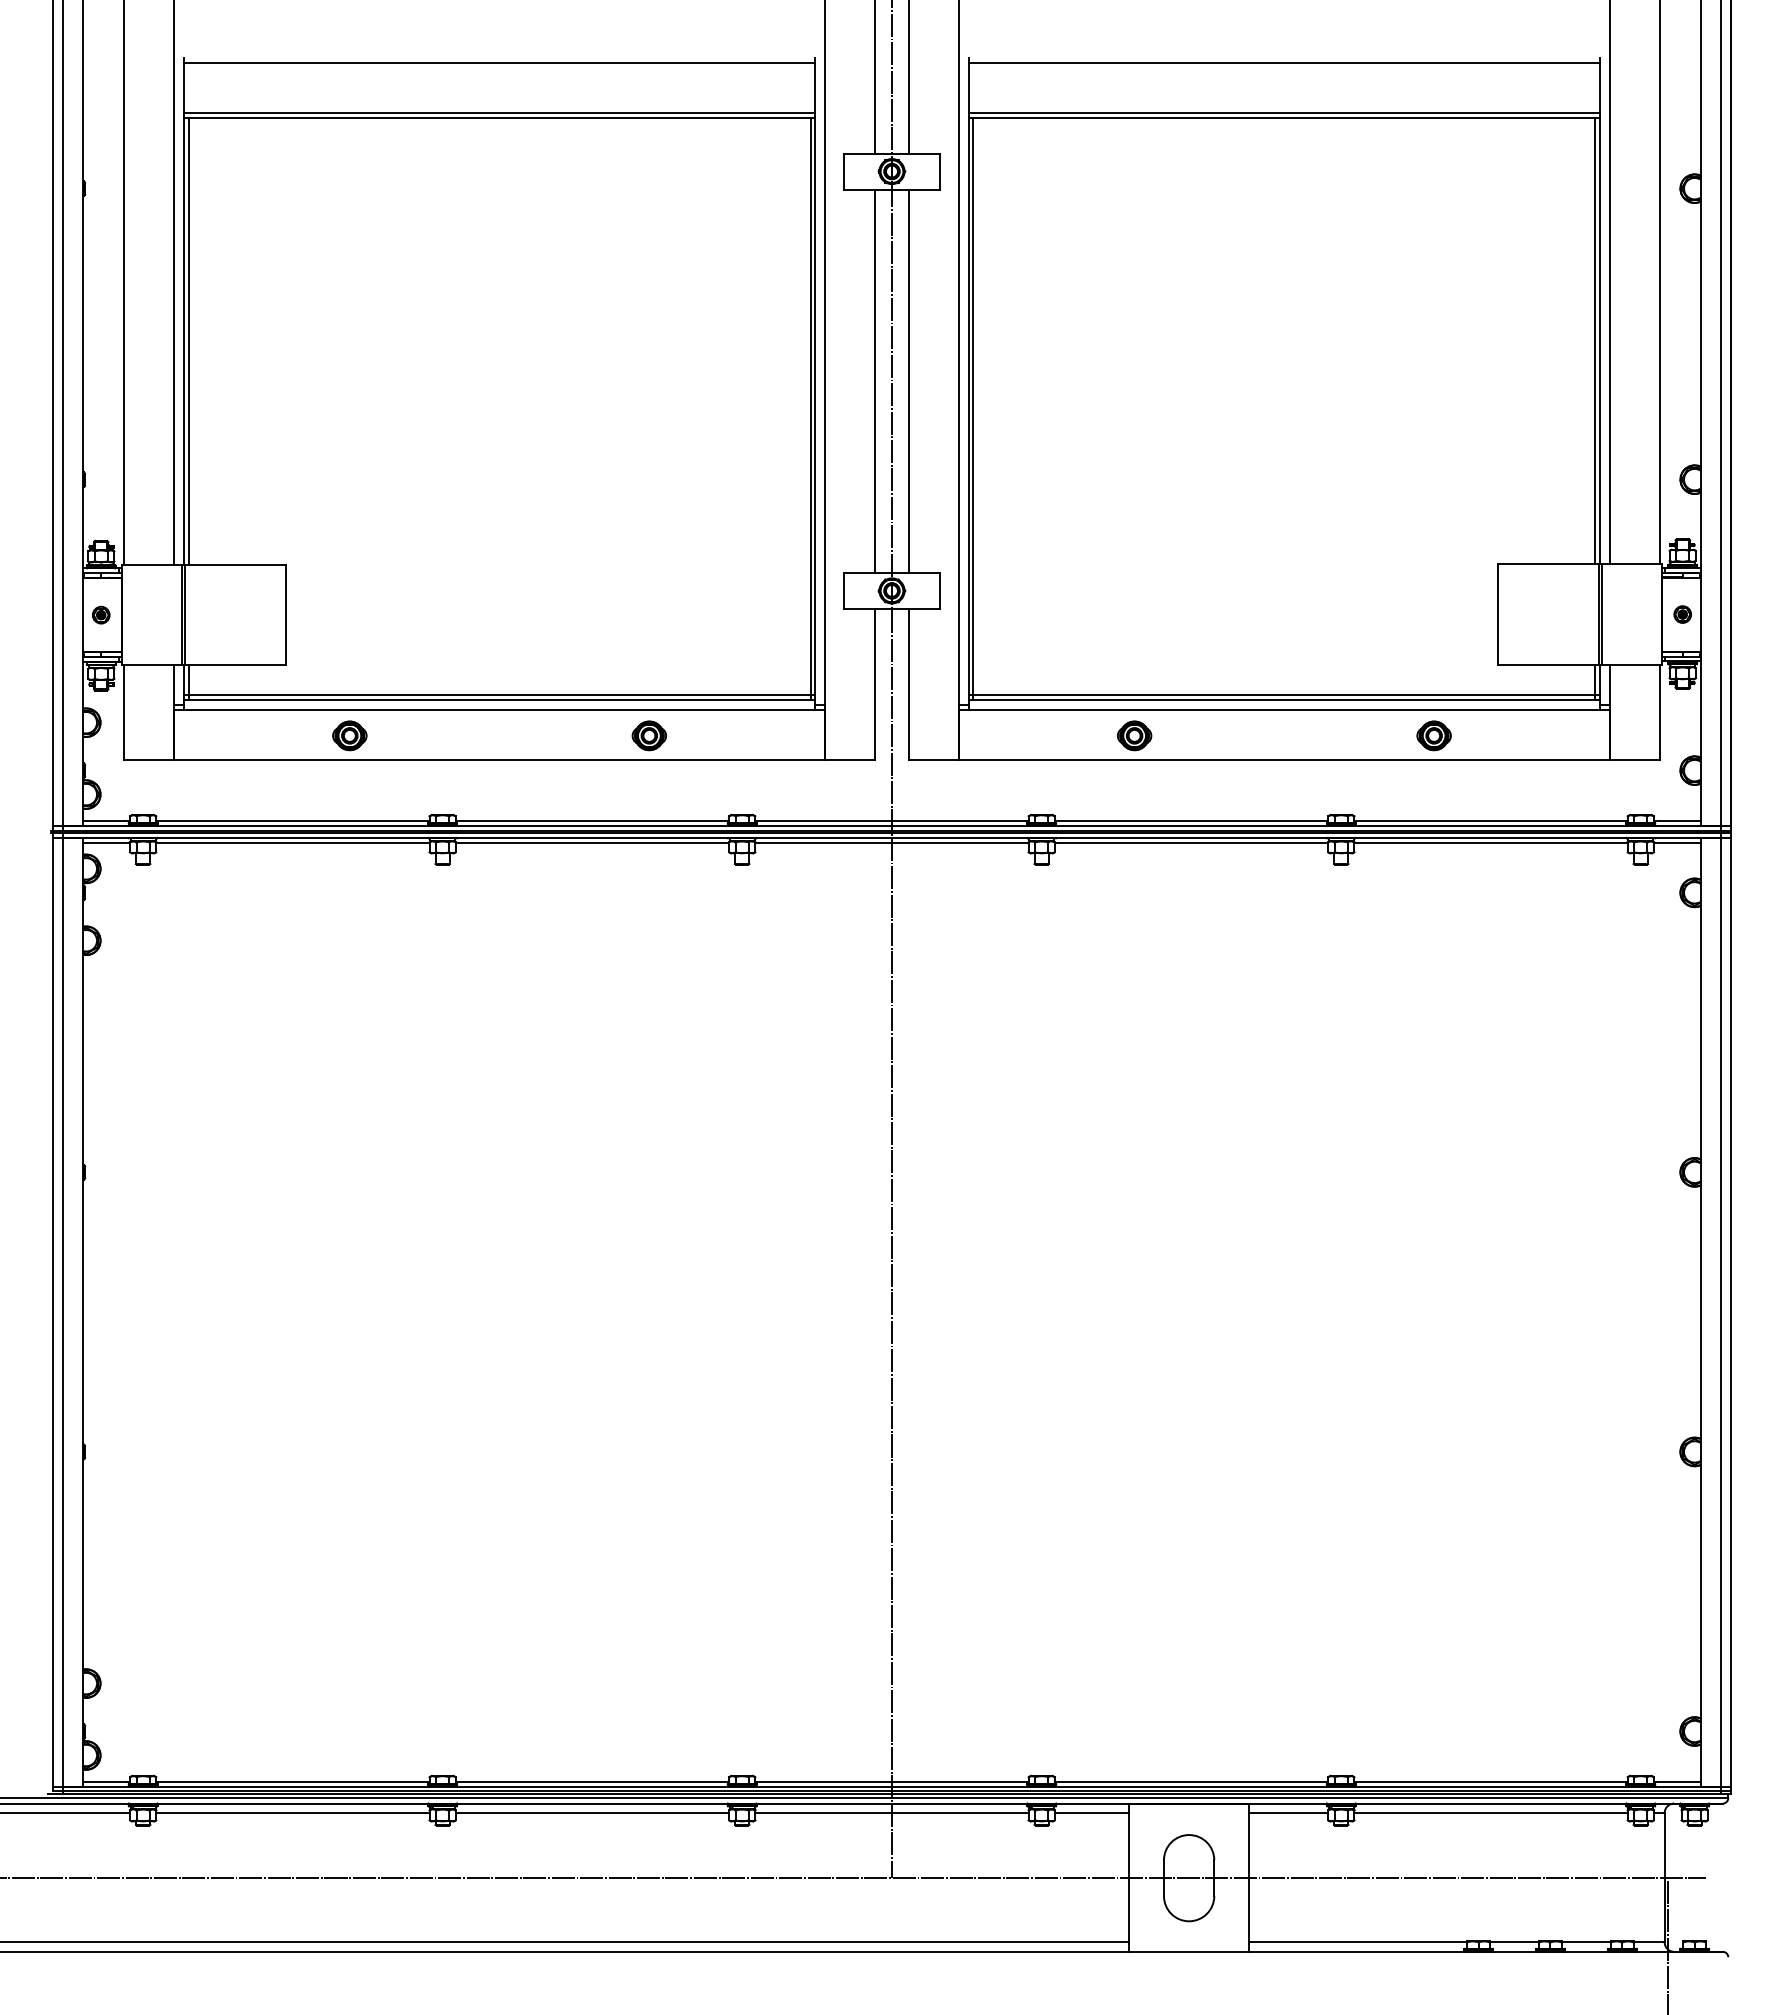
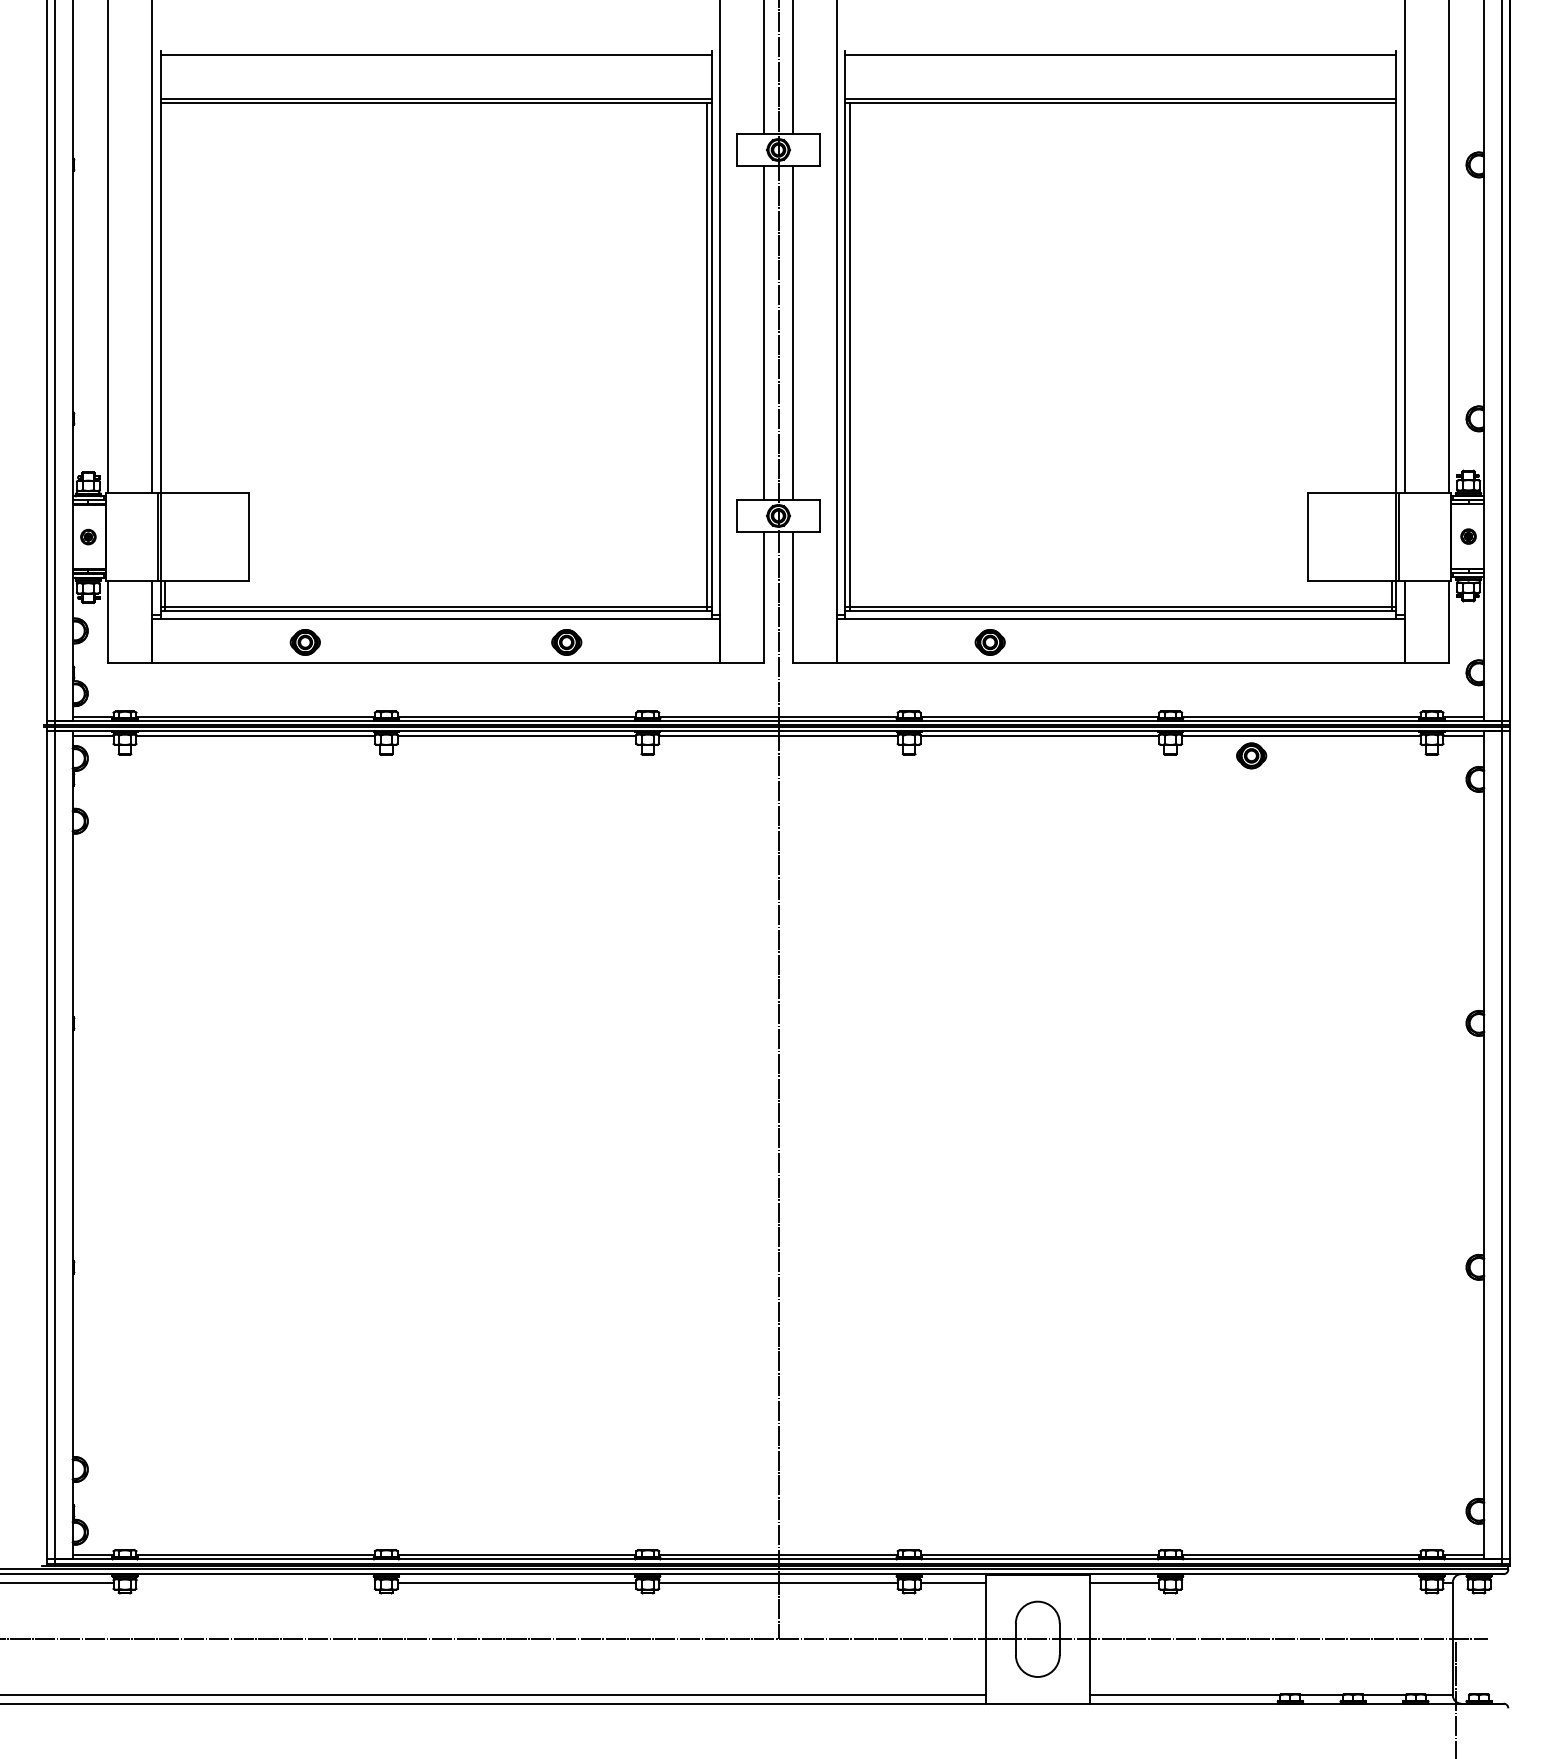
line: (188, 340) -> (164, 297), removed
line: (1595, 341) -> (1392, 298), removed
part: (1433, 735) -> (1251, 755), moved
line: (292, 1813) -> (255, 1582), removed
line: (1490, 1813) -> (1300, 1582), removed

